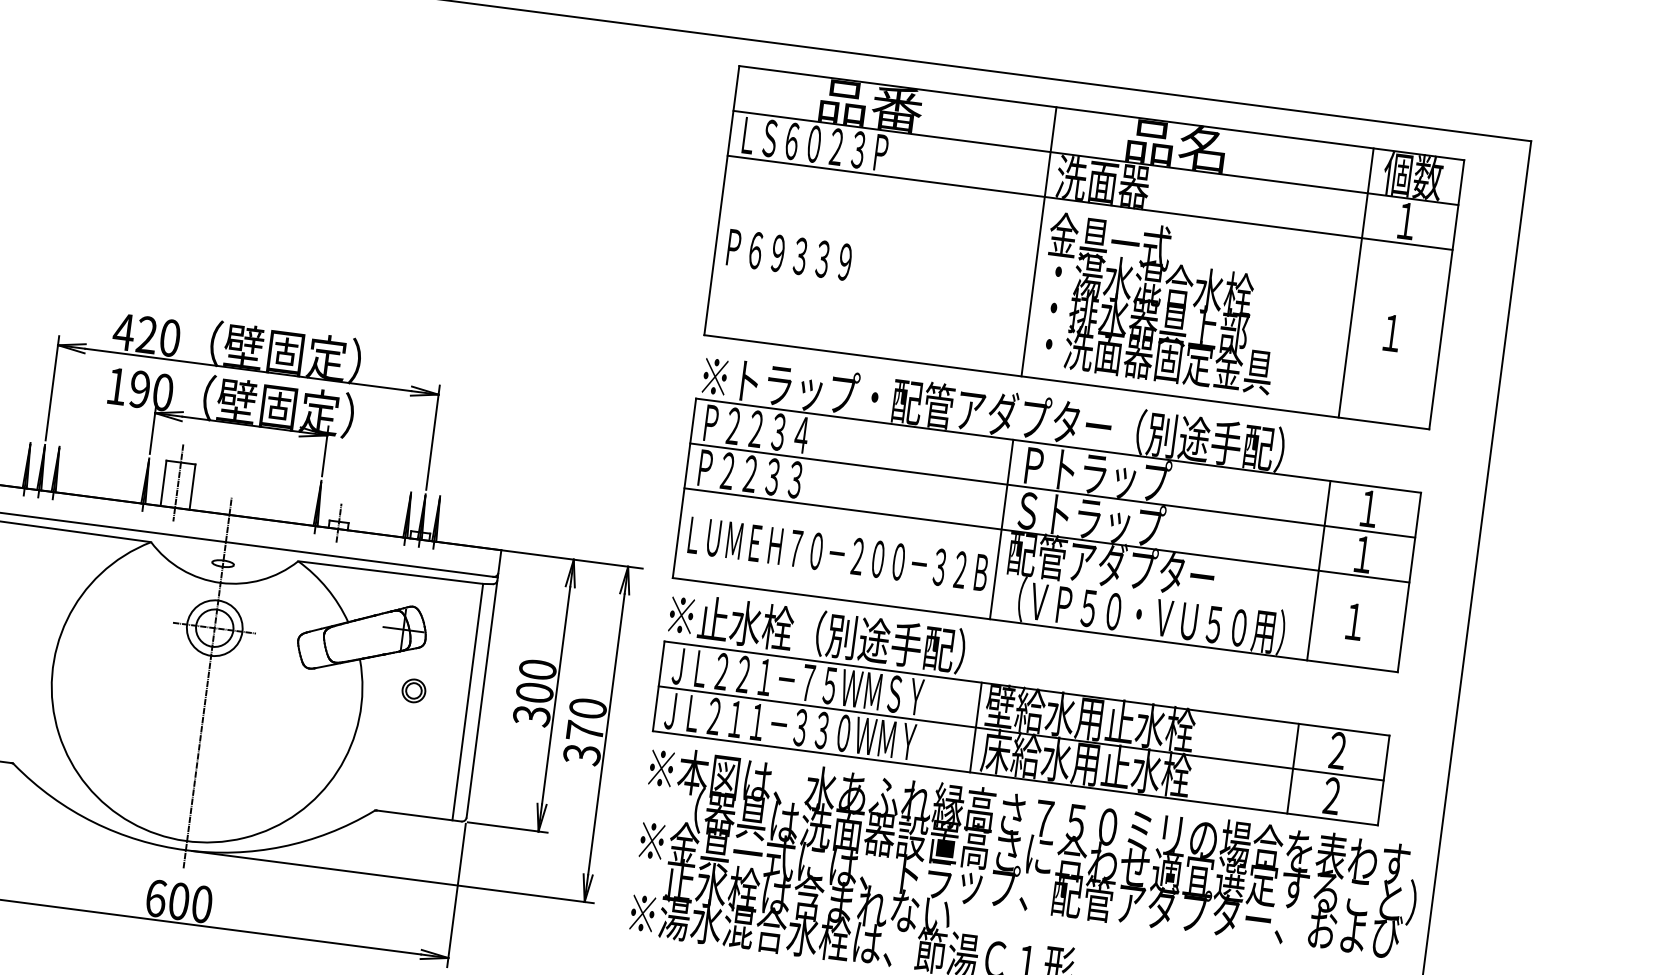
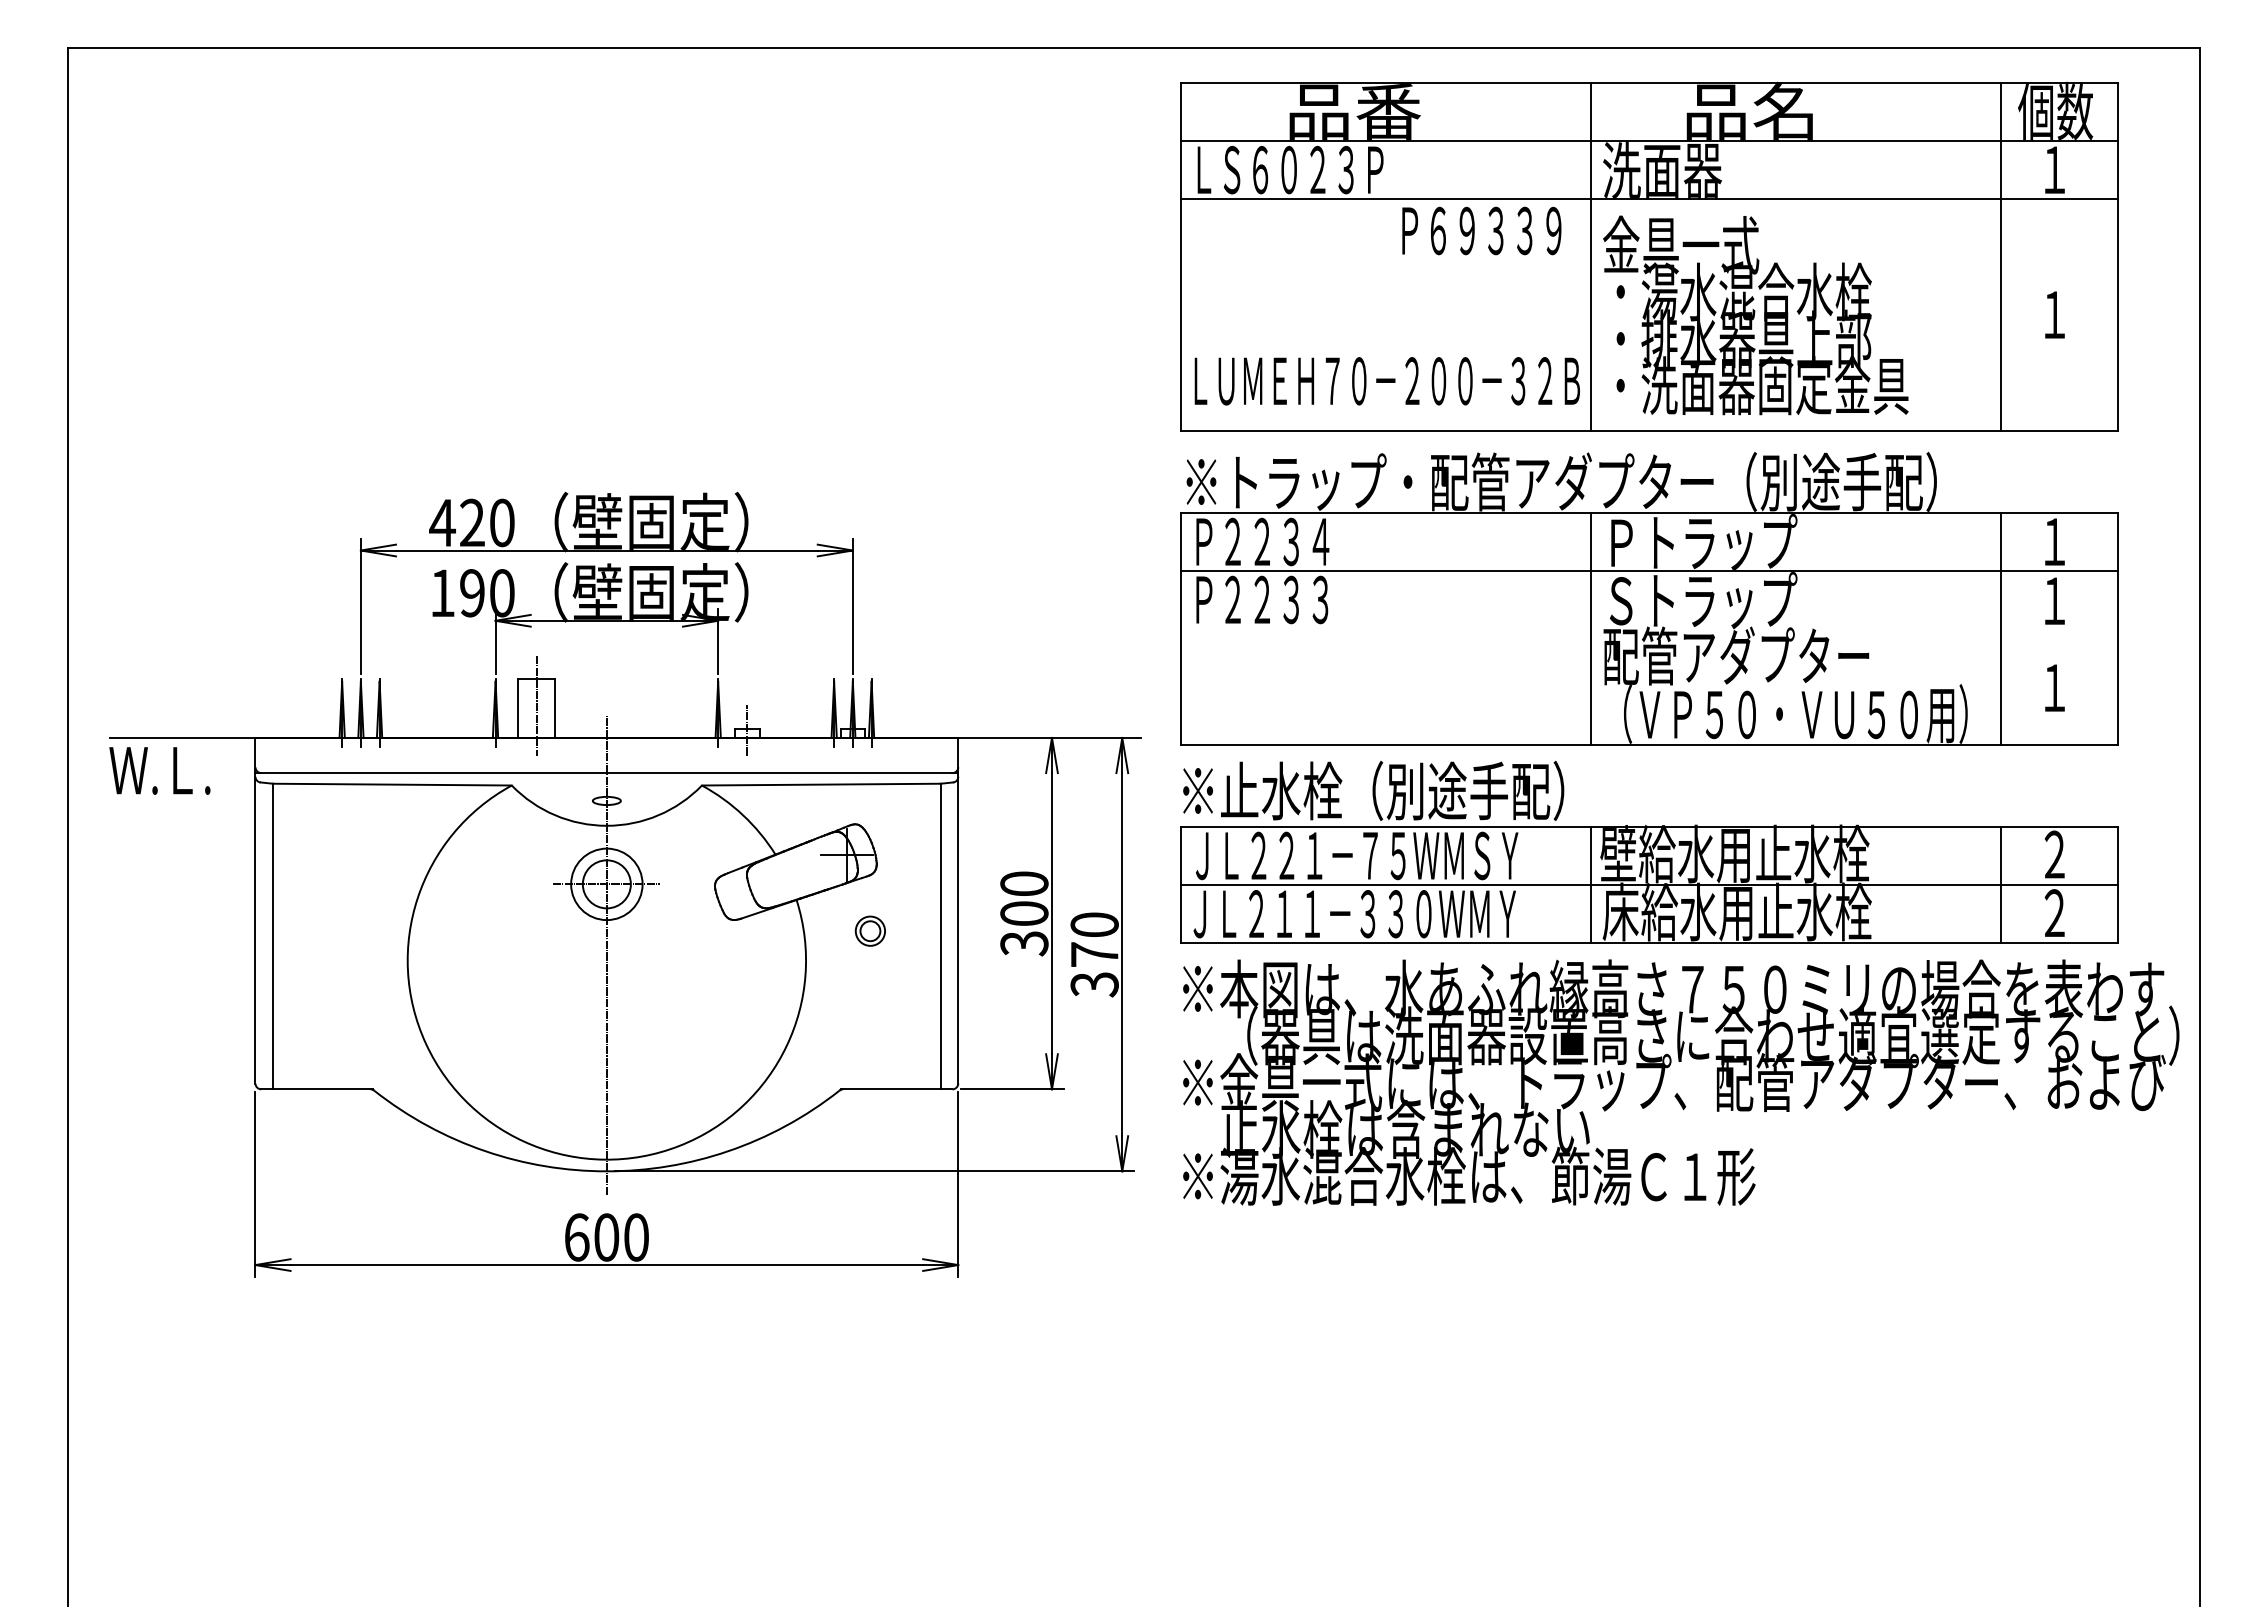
text: (789, 254) -> (1481, 230), moved
line: (1046, 535) -> (1648, 629), removed
text: (837, 554) -> (1386, 381), moved

